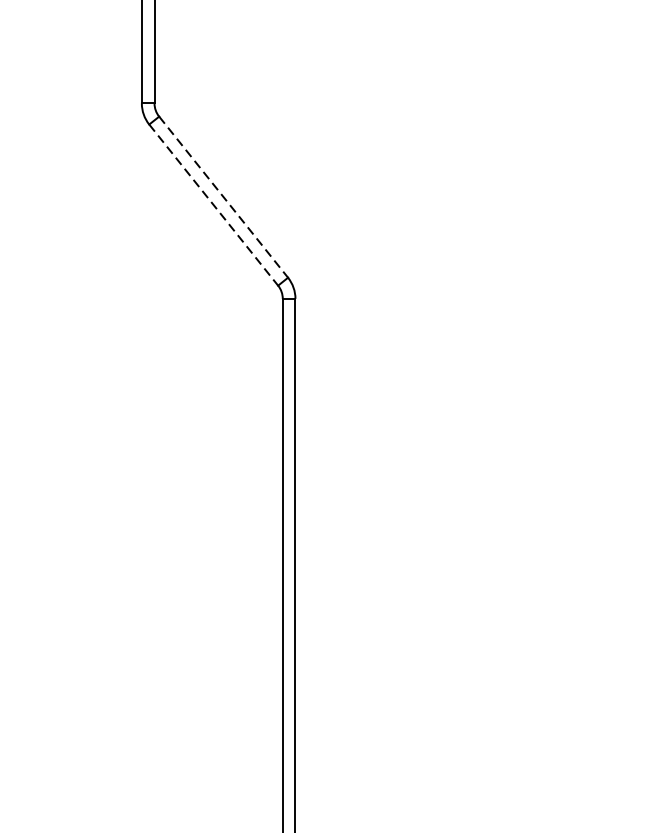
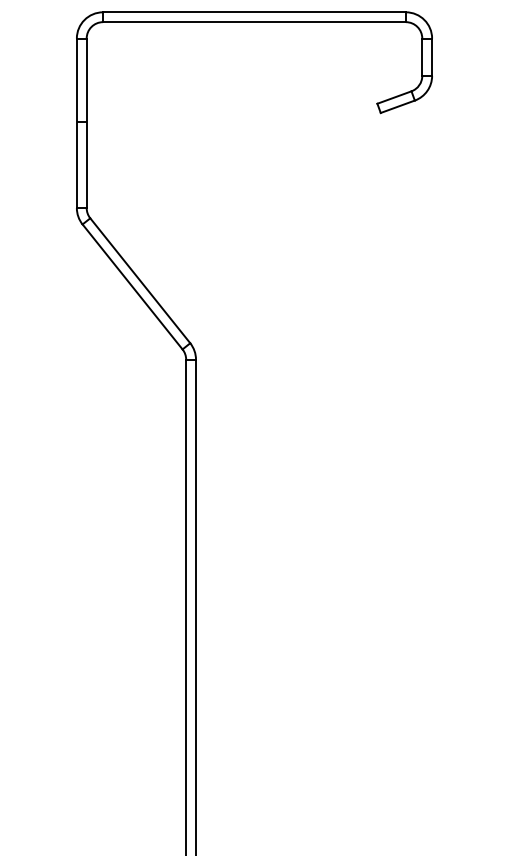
line: (223, 198) -> (140, 281), dashed -> solid
line: (213, 205) -> (132, 287), dashed -> solid

